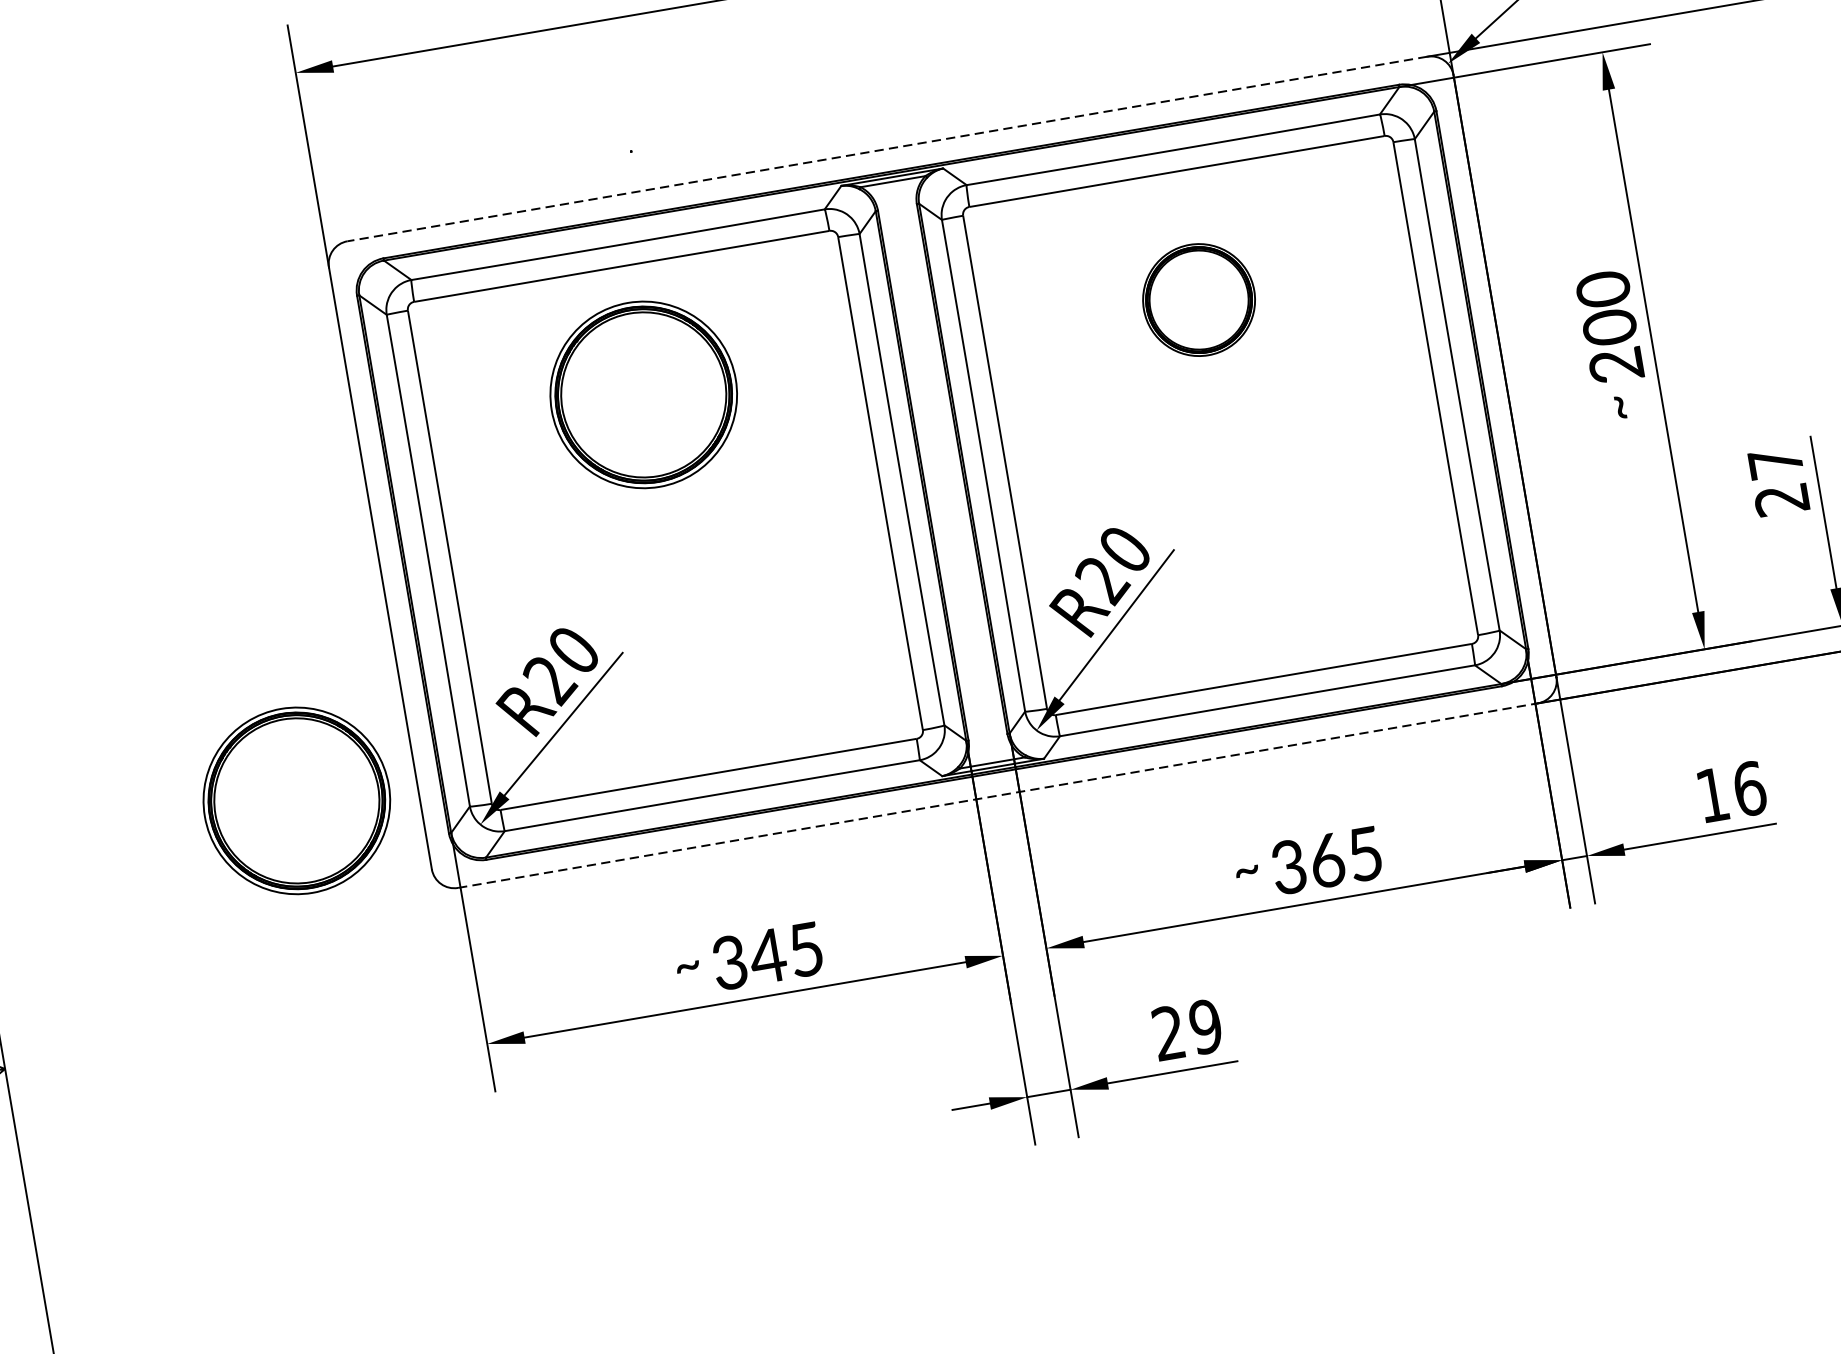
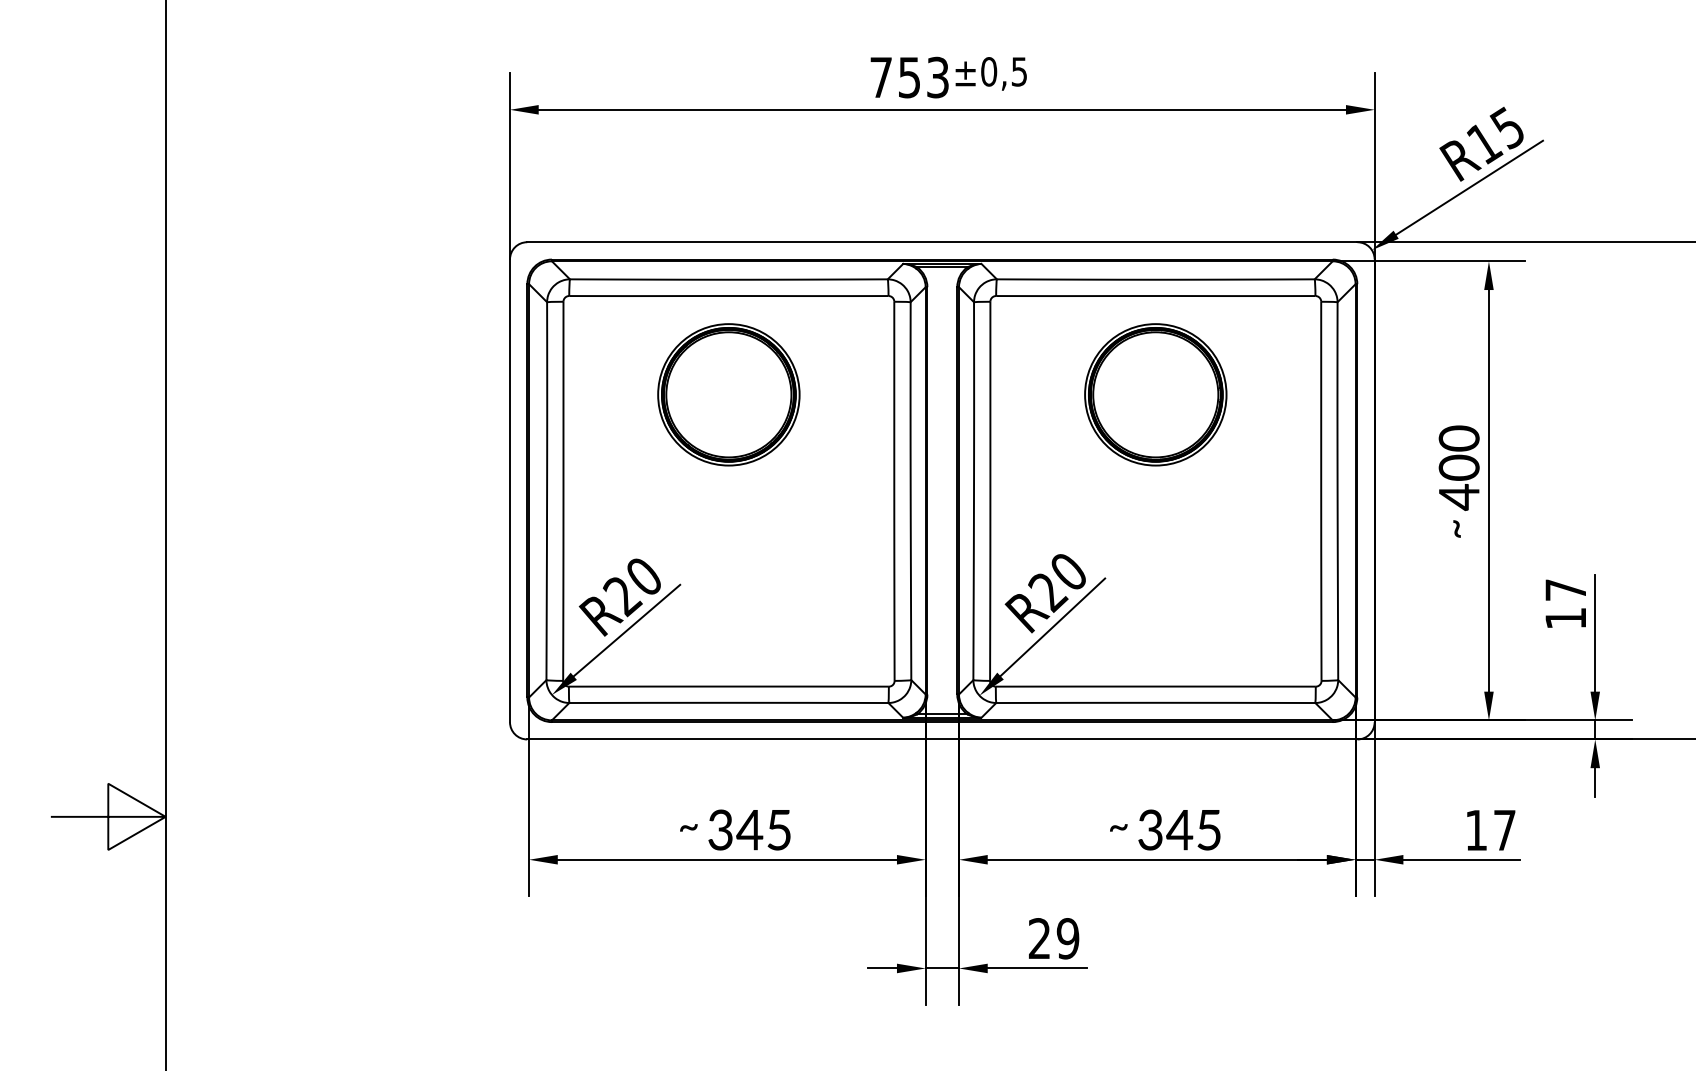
line: (886, 149) -> (941, 242), dashed -> solid
part: (1198, 299) -> (1155, 394), size x1.67
text: (1615, 366) -> (1458, 497), 200 -> 400
text: (1781, 499) -> (1565, 618), 27 -> 17
text: (1749, 789) -> (1504, 830), 16 -> 17
line: (998, 795) -> (942, 739), dashed -> solid
part: (296, 800) -> (417, 653), removed
text: (1326, 861) -> (1179, 830), 365 -> 345

